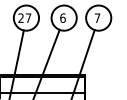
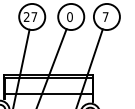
text: (62, 17) -> (69, 16), 6 -> 0

